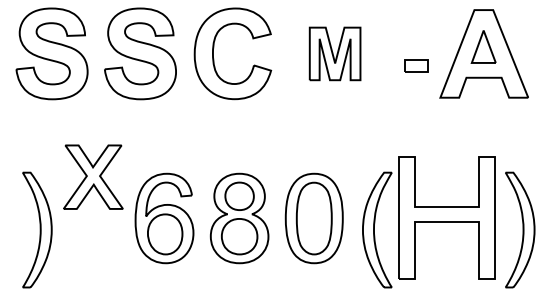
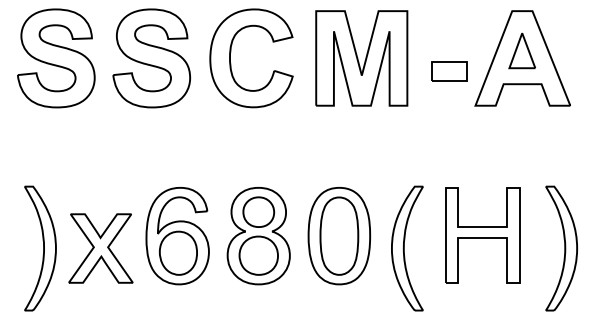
part: (334, 53) -> (361, 58), size x1.67
part: (416, 66) -> (449, 71), size x1.43
part: (92, 177) -> (100, 248), moved
part: (446, 217) -> (482, 235), size x0.71

